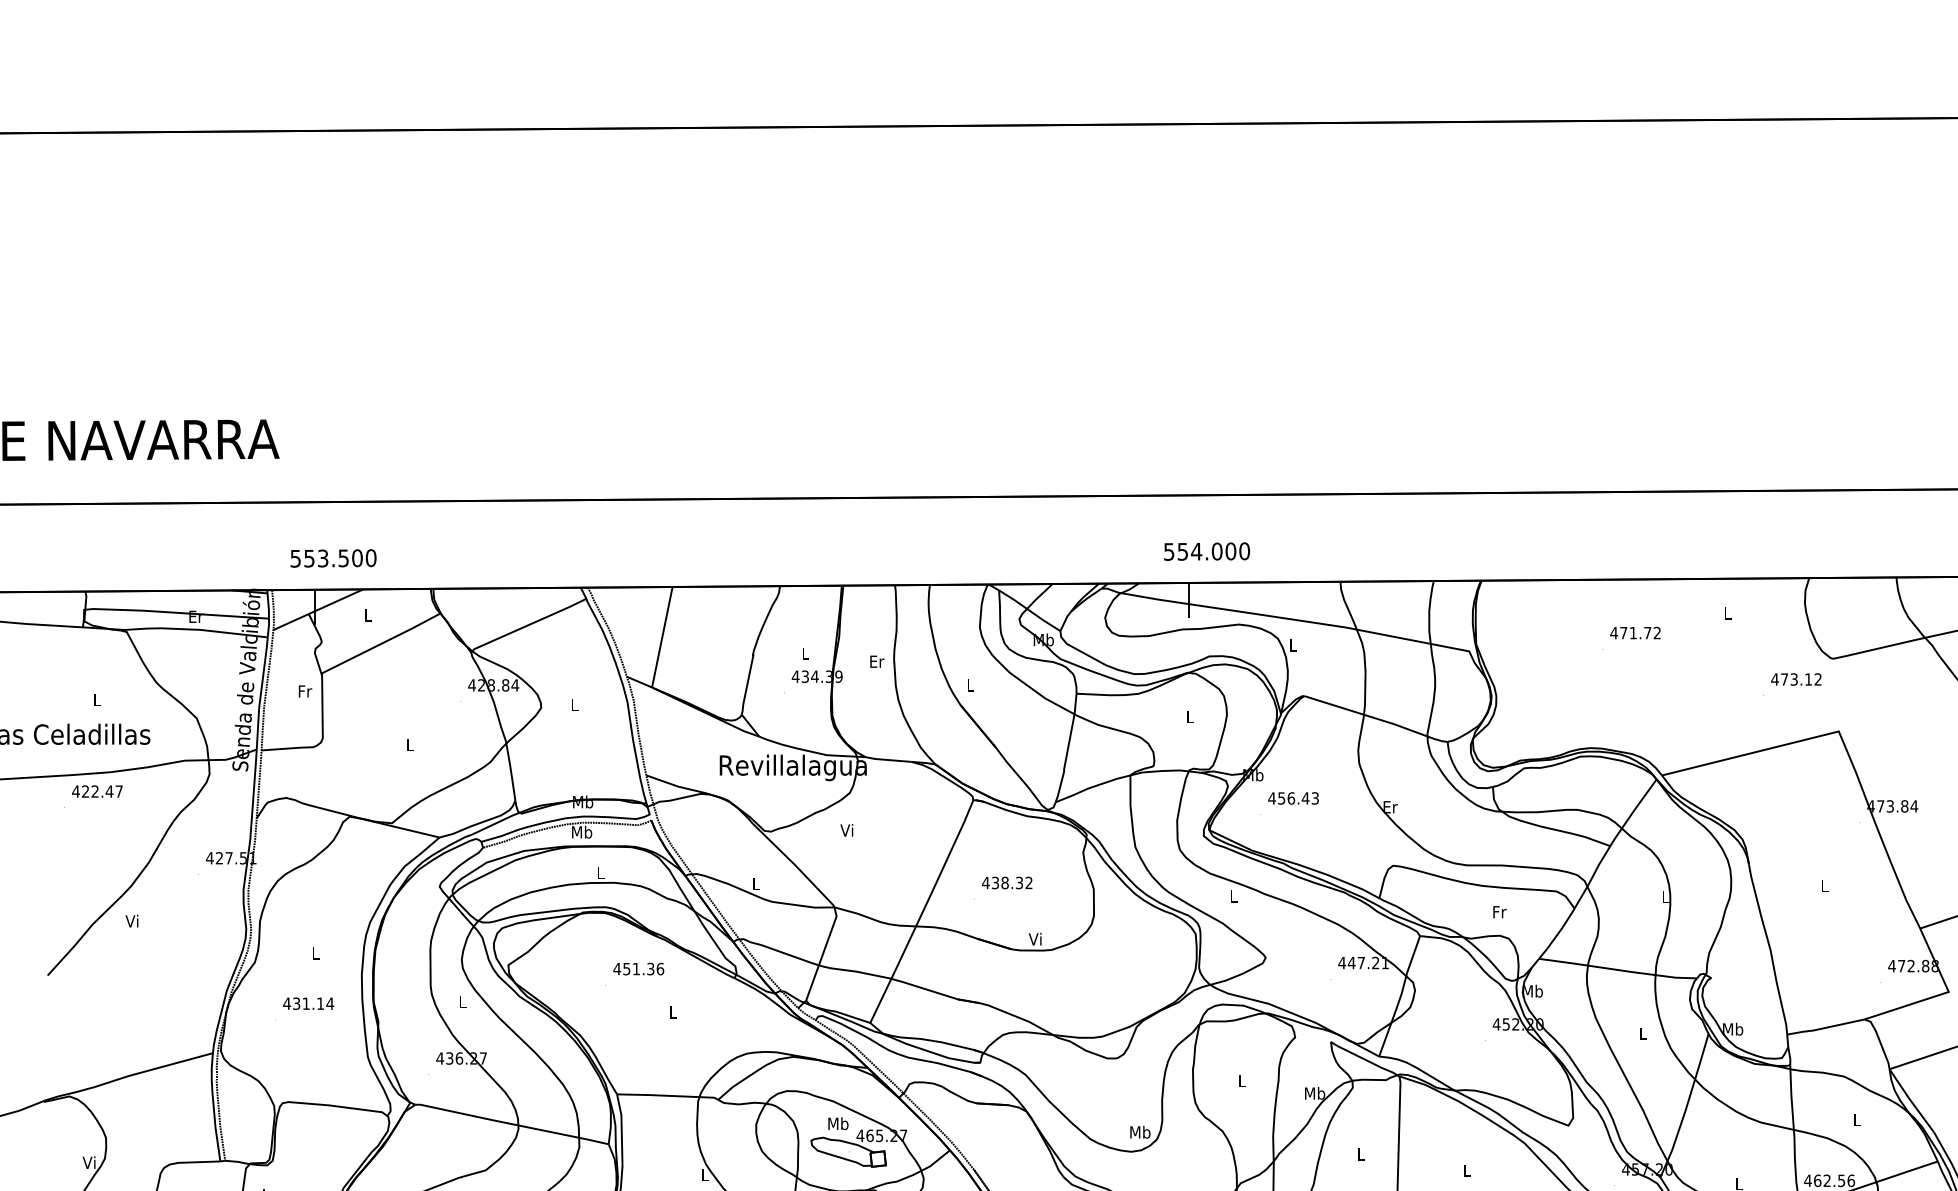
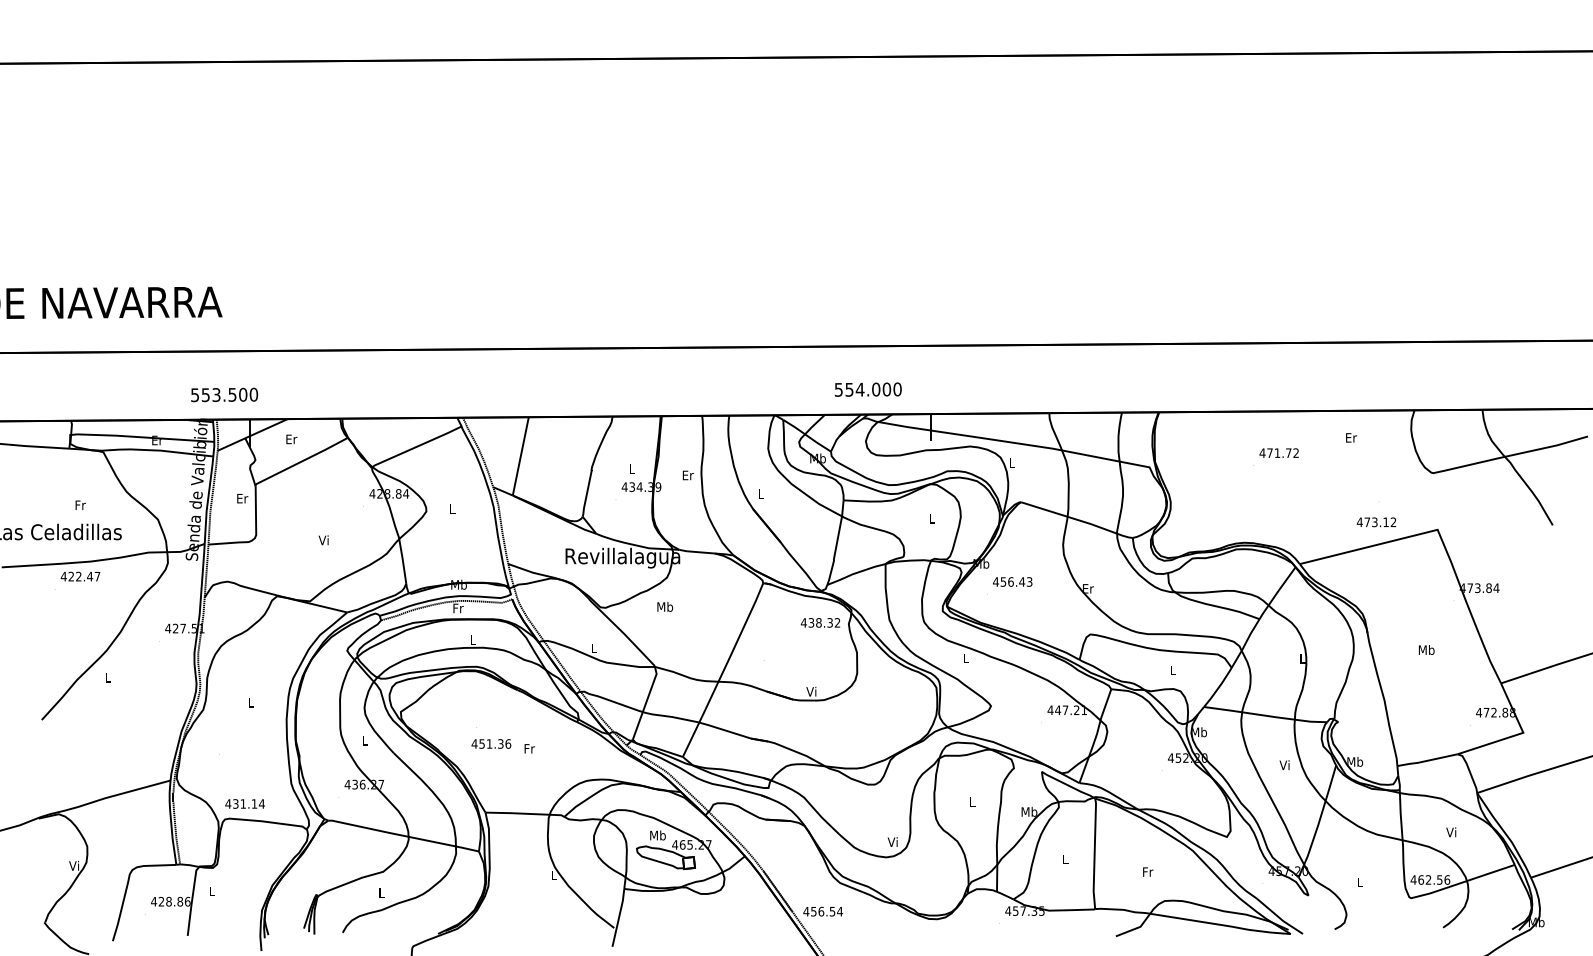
text: (1206, 551) -> (867, 389), moved
text: (333, 557) -> (224, 394), moved
text: (1728, 613) -> (1351, 437), L -> Er
text: (368, 615) -> (291, 439), L -> Er
text: (1796, 679) -> (1376, 522), moved
text: (305, 691) -> (242, 498), Fr -> Er
text: (97, 698) -> (80, 504), L -> Fr
text: (409, 745) -> (323, 540), L -> Vi
text: (848, 829) -> (665, 606), Vi -> Mb
text: (582, 832) -> (458, 608), Mb -> Fr
text: (1007, 882) -> (820, 622), moved
text: (1824, 885) -> (1426, 649), L -> Mb
text: (1499, 912) -> (1173, 670), Fr -> L
text: (131, 920) -> (107, 677), Vi -> L
text: (638, 968) -> (491, 743), moved
text: (307, 1003) -> (244, 803), moved
text: (673, 1012) -> (529, 748), L -> Fr
text: (1642, 1033) -> (1284, 765), L -> Vi
text: (1856, 1119) -> (1451, 832), L -> Vi
text: (1140, 1132) -> (893, 842), Mb -> Vi
text: (1467, 1169) -> (1148, 871), L -> Fr

